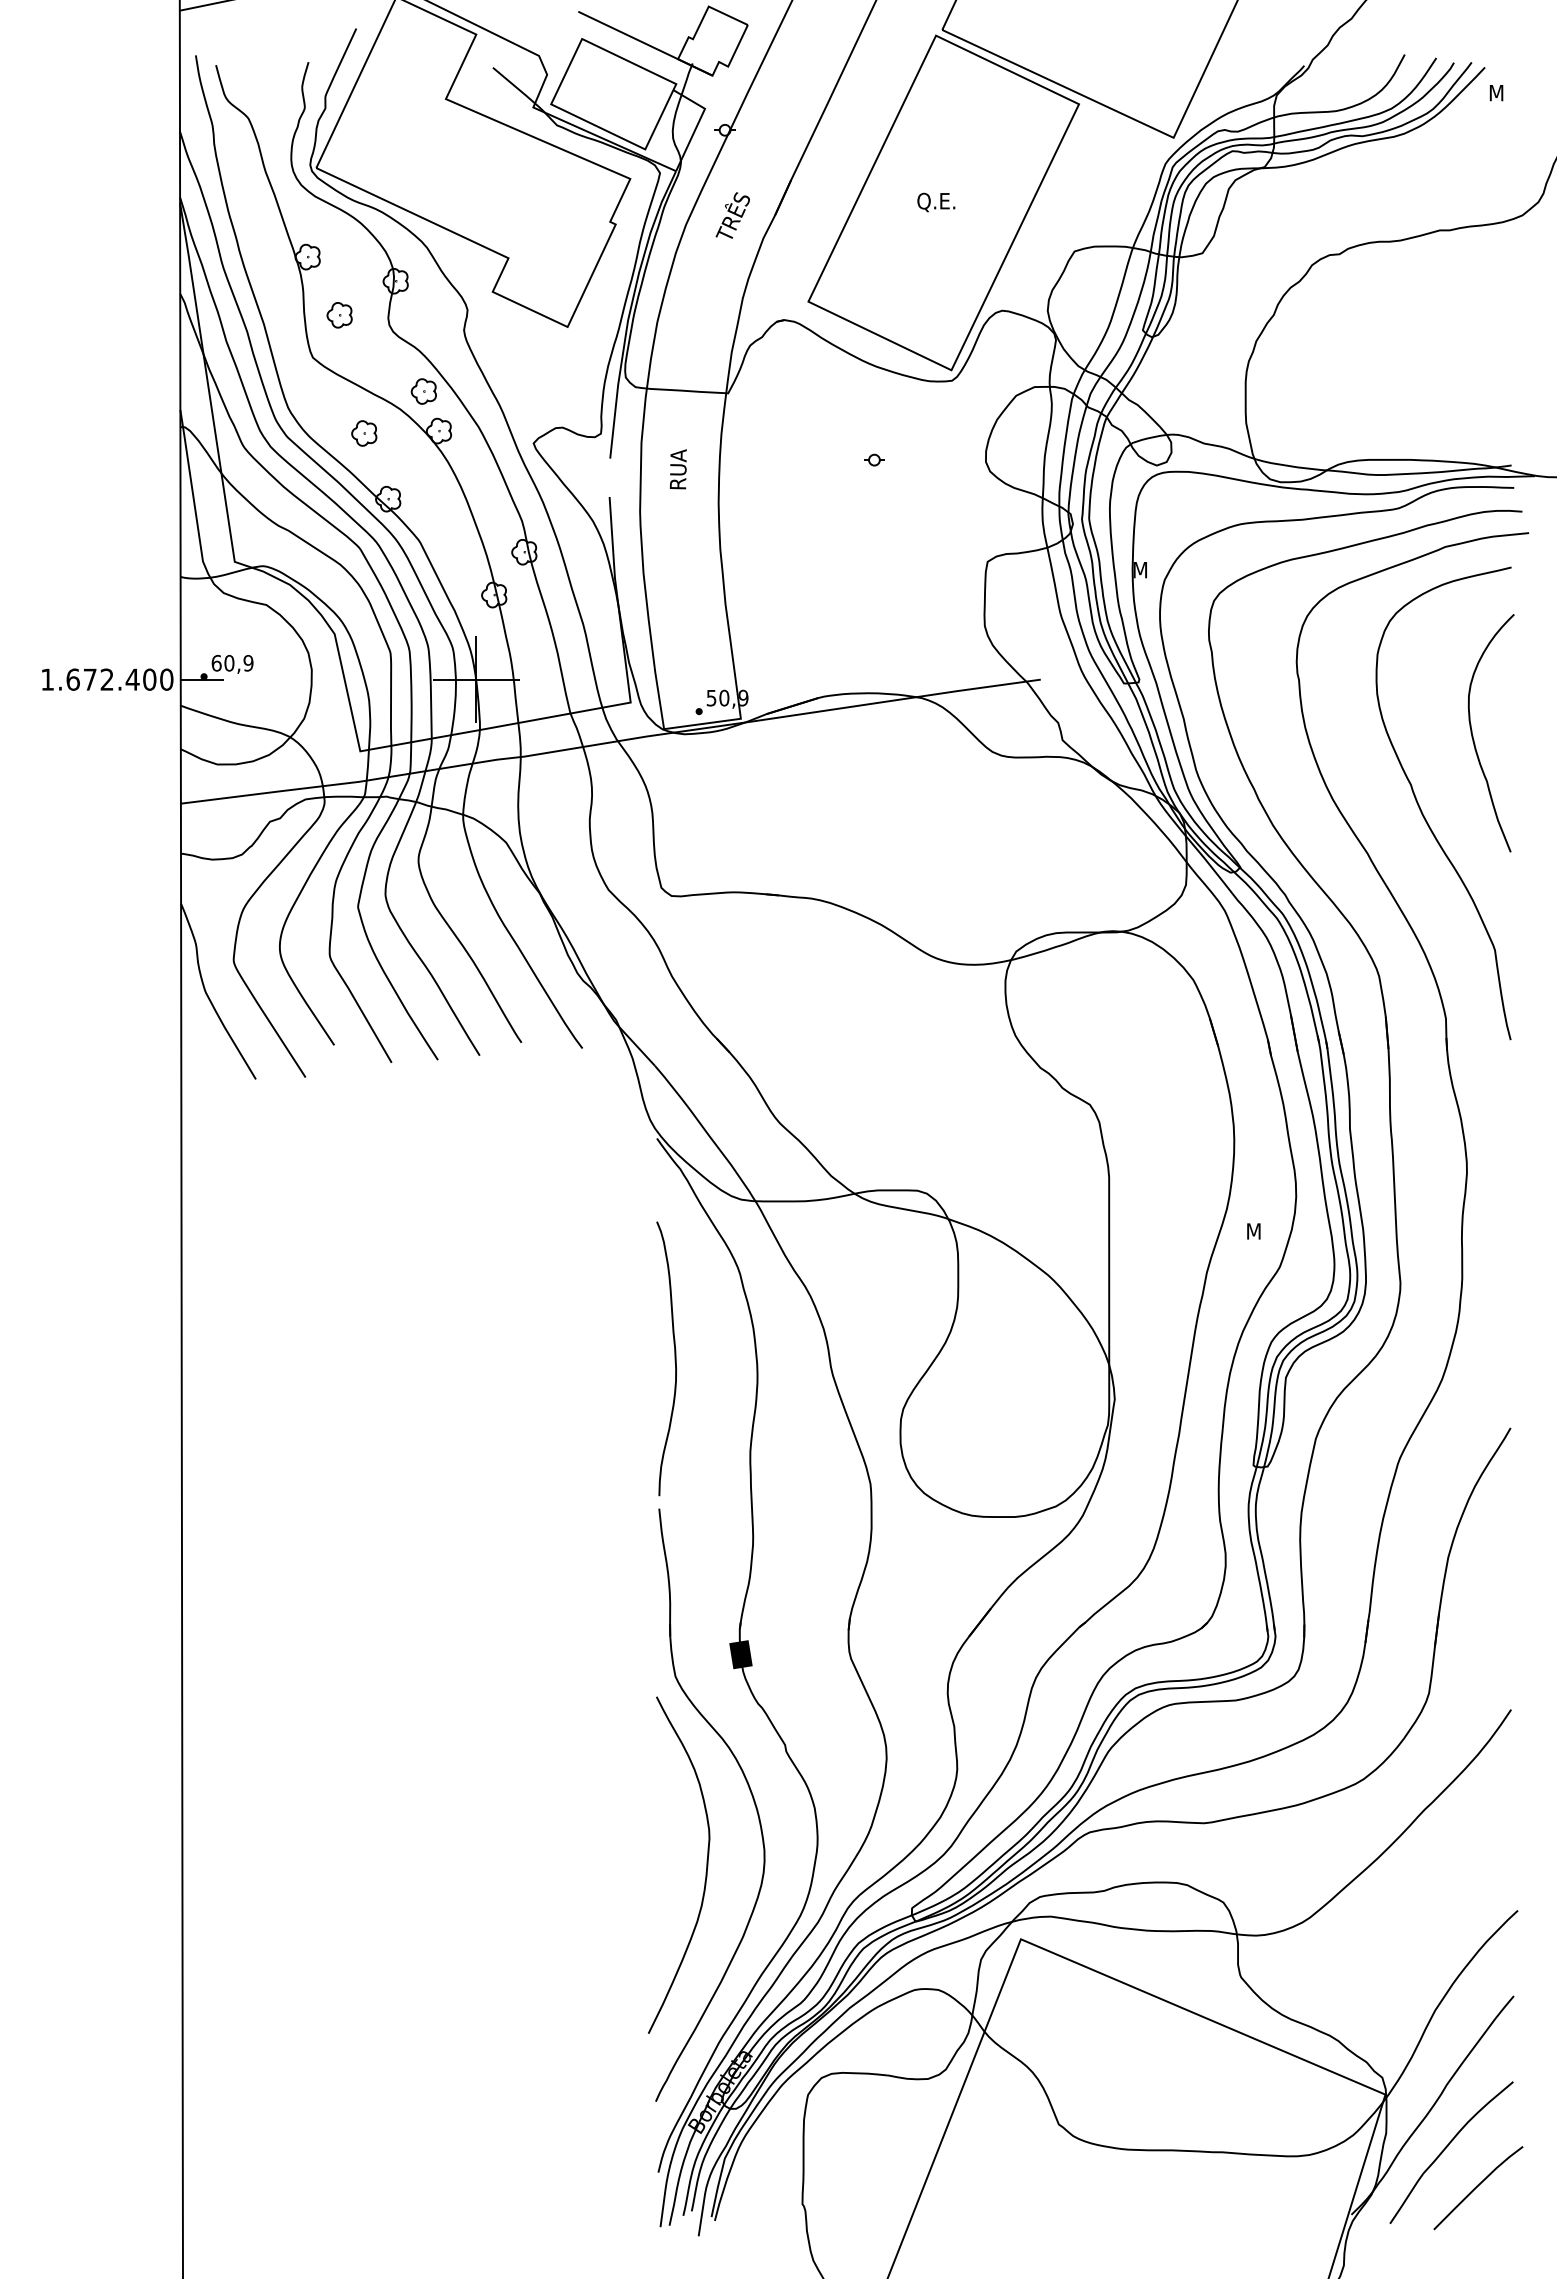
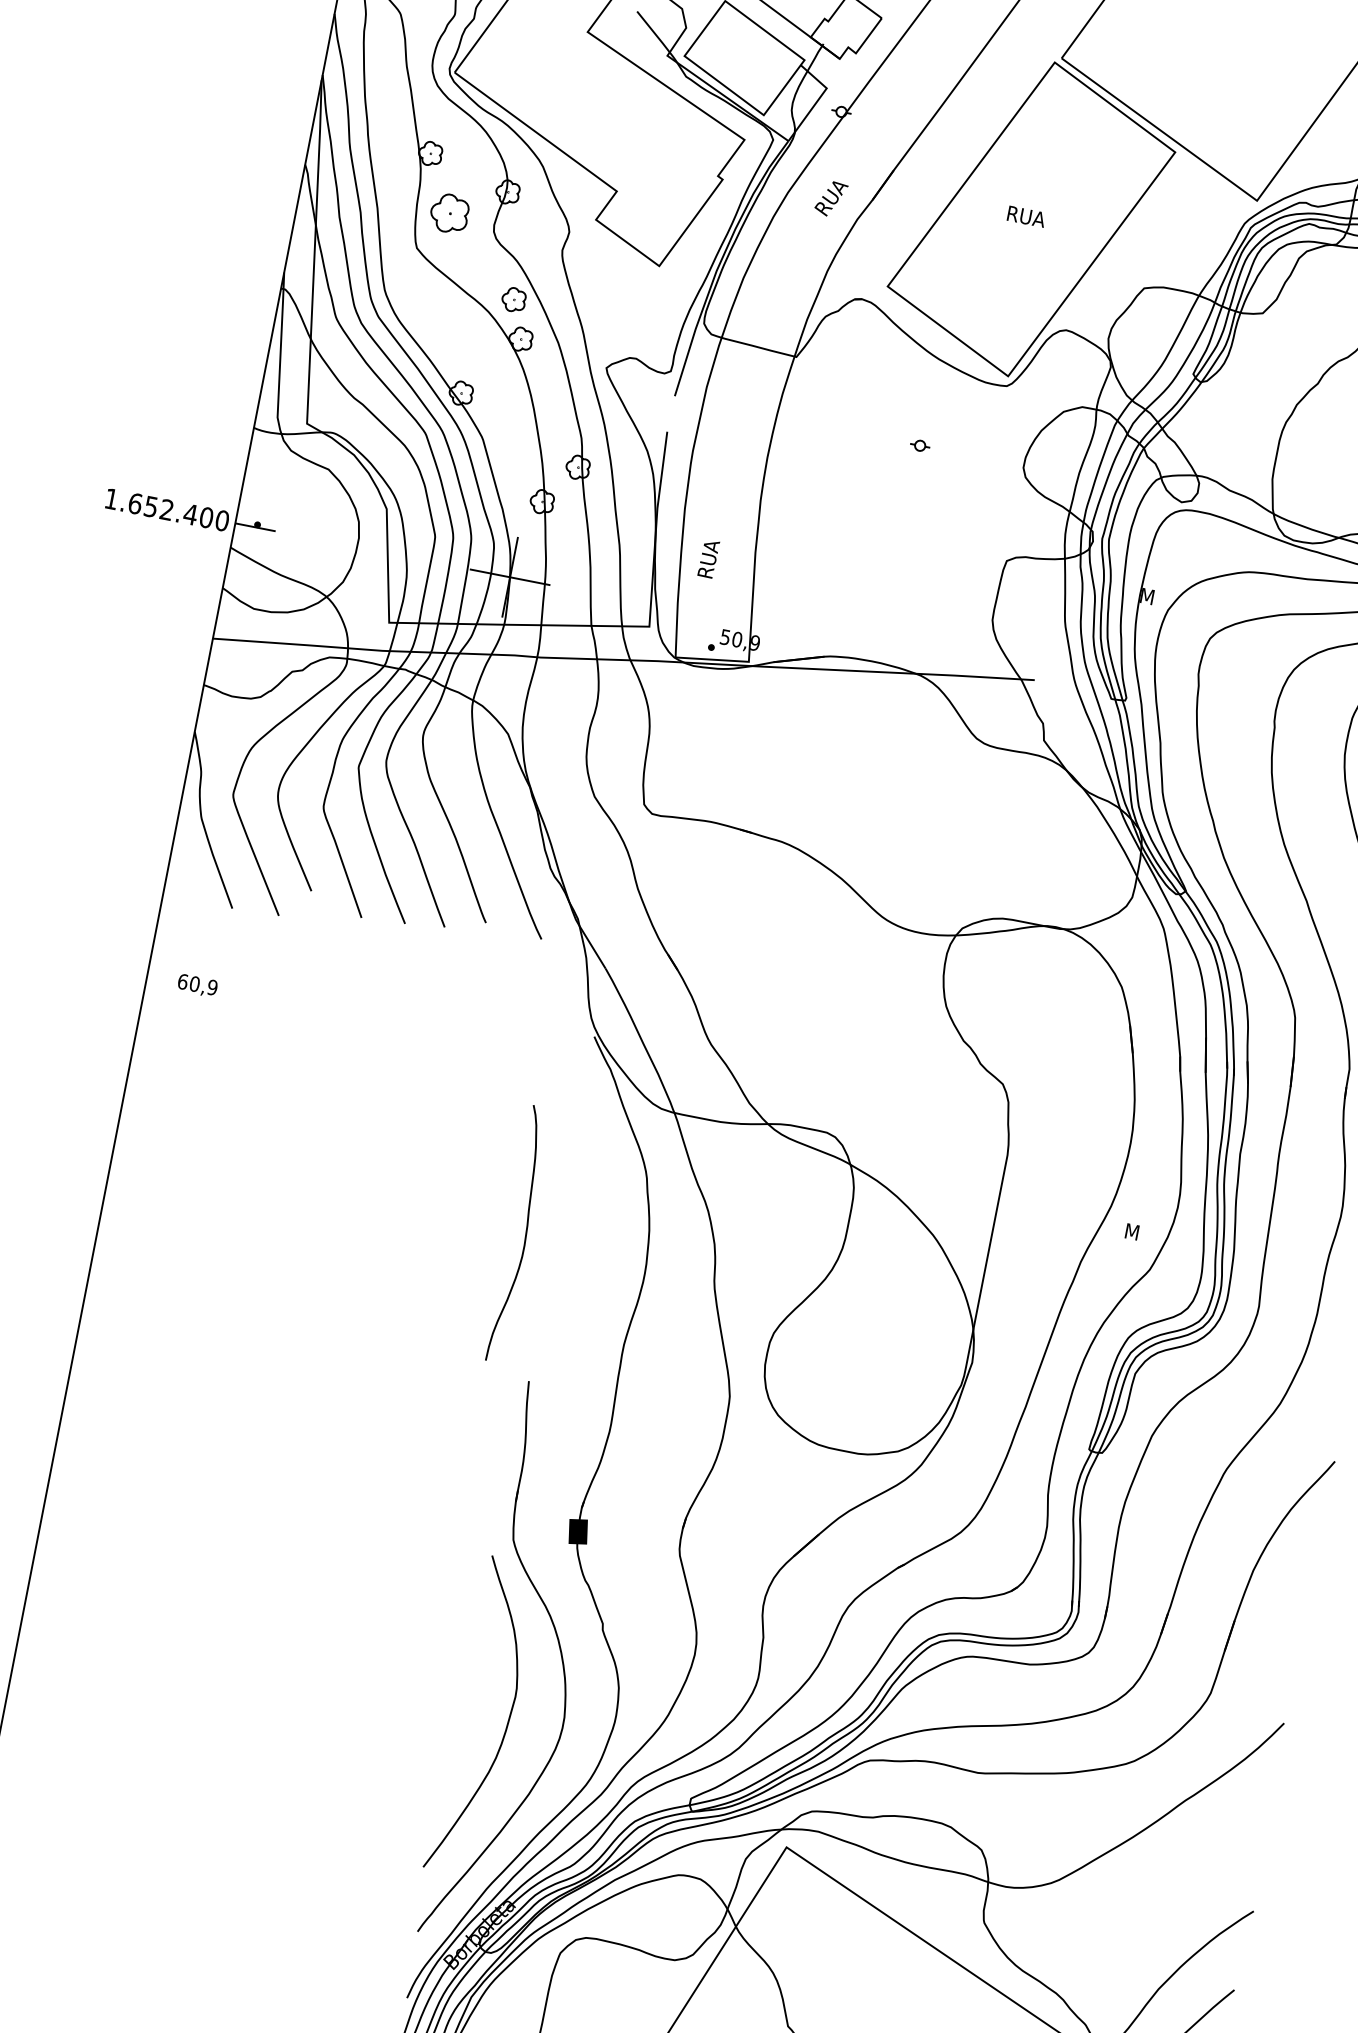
text: (937, 202) -> (1025, 217), Q.E. -> RUA
text: (732, 216) -> (832, 193), TRÊS -> RUA
part: (339, 315) -> (449, 213), size x1.6
part: (364, 433) -> (451, 328), removed
text: (677, 469) -> (707, 558), moved
text: (232, 664) -> (197, 985), moved
text: (89, 679) -> (150, 506), 1.672.400 -> 1.652.400
curve: (674, 1358) -> (524, 1235), moved

